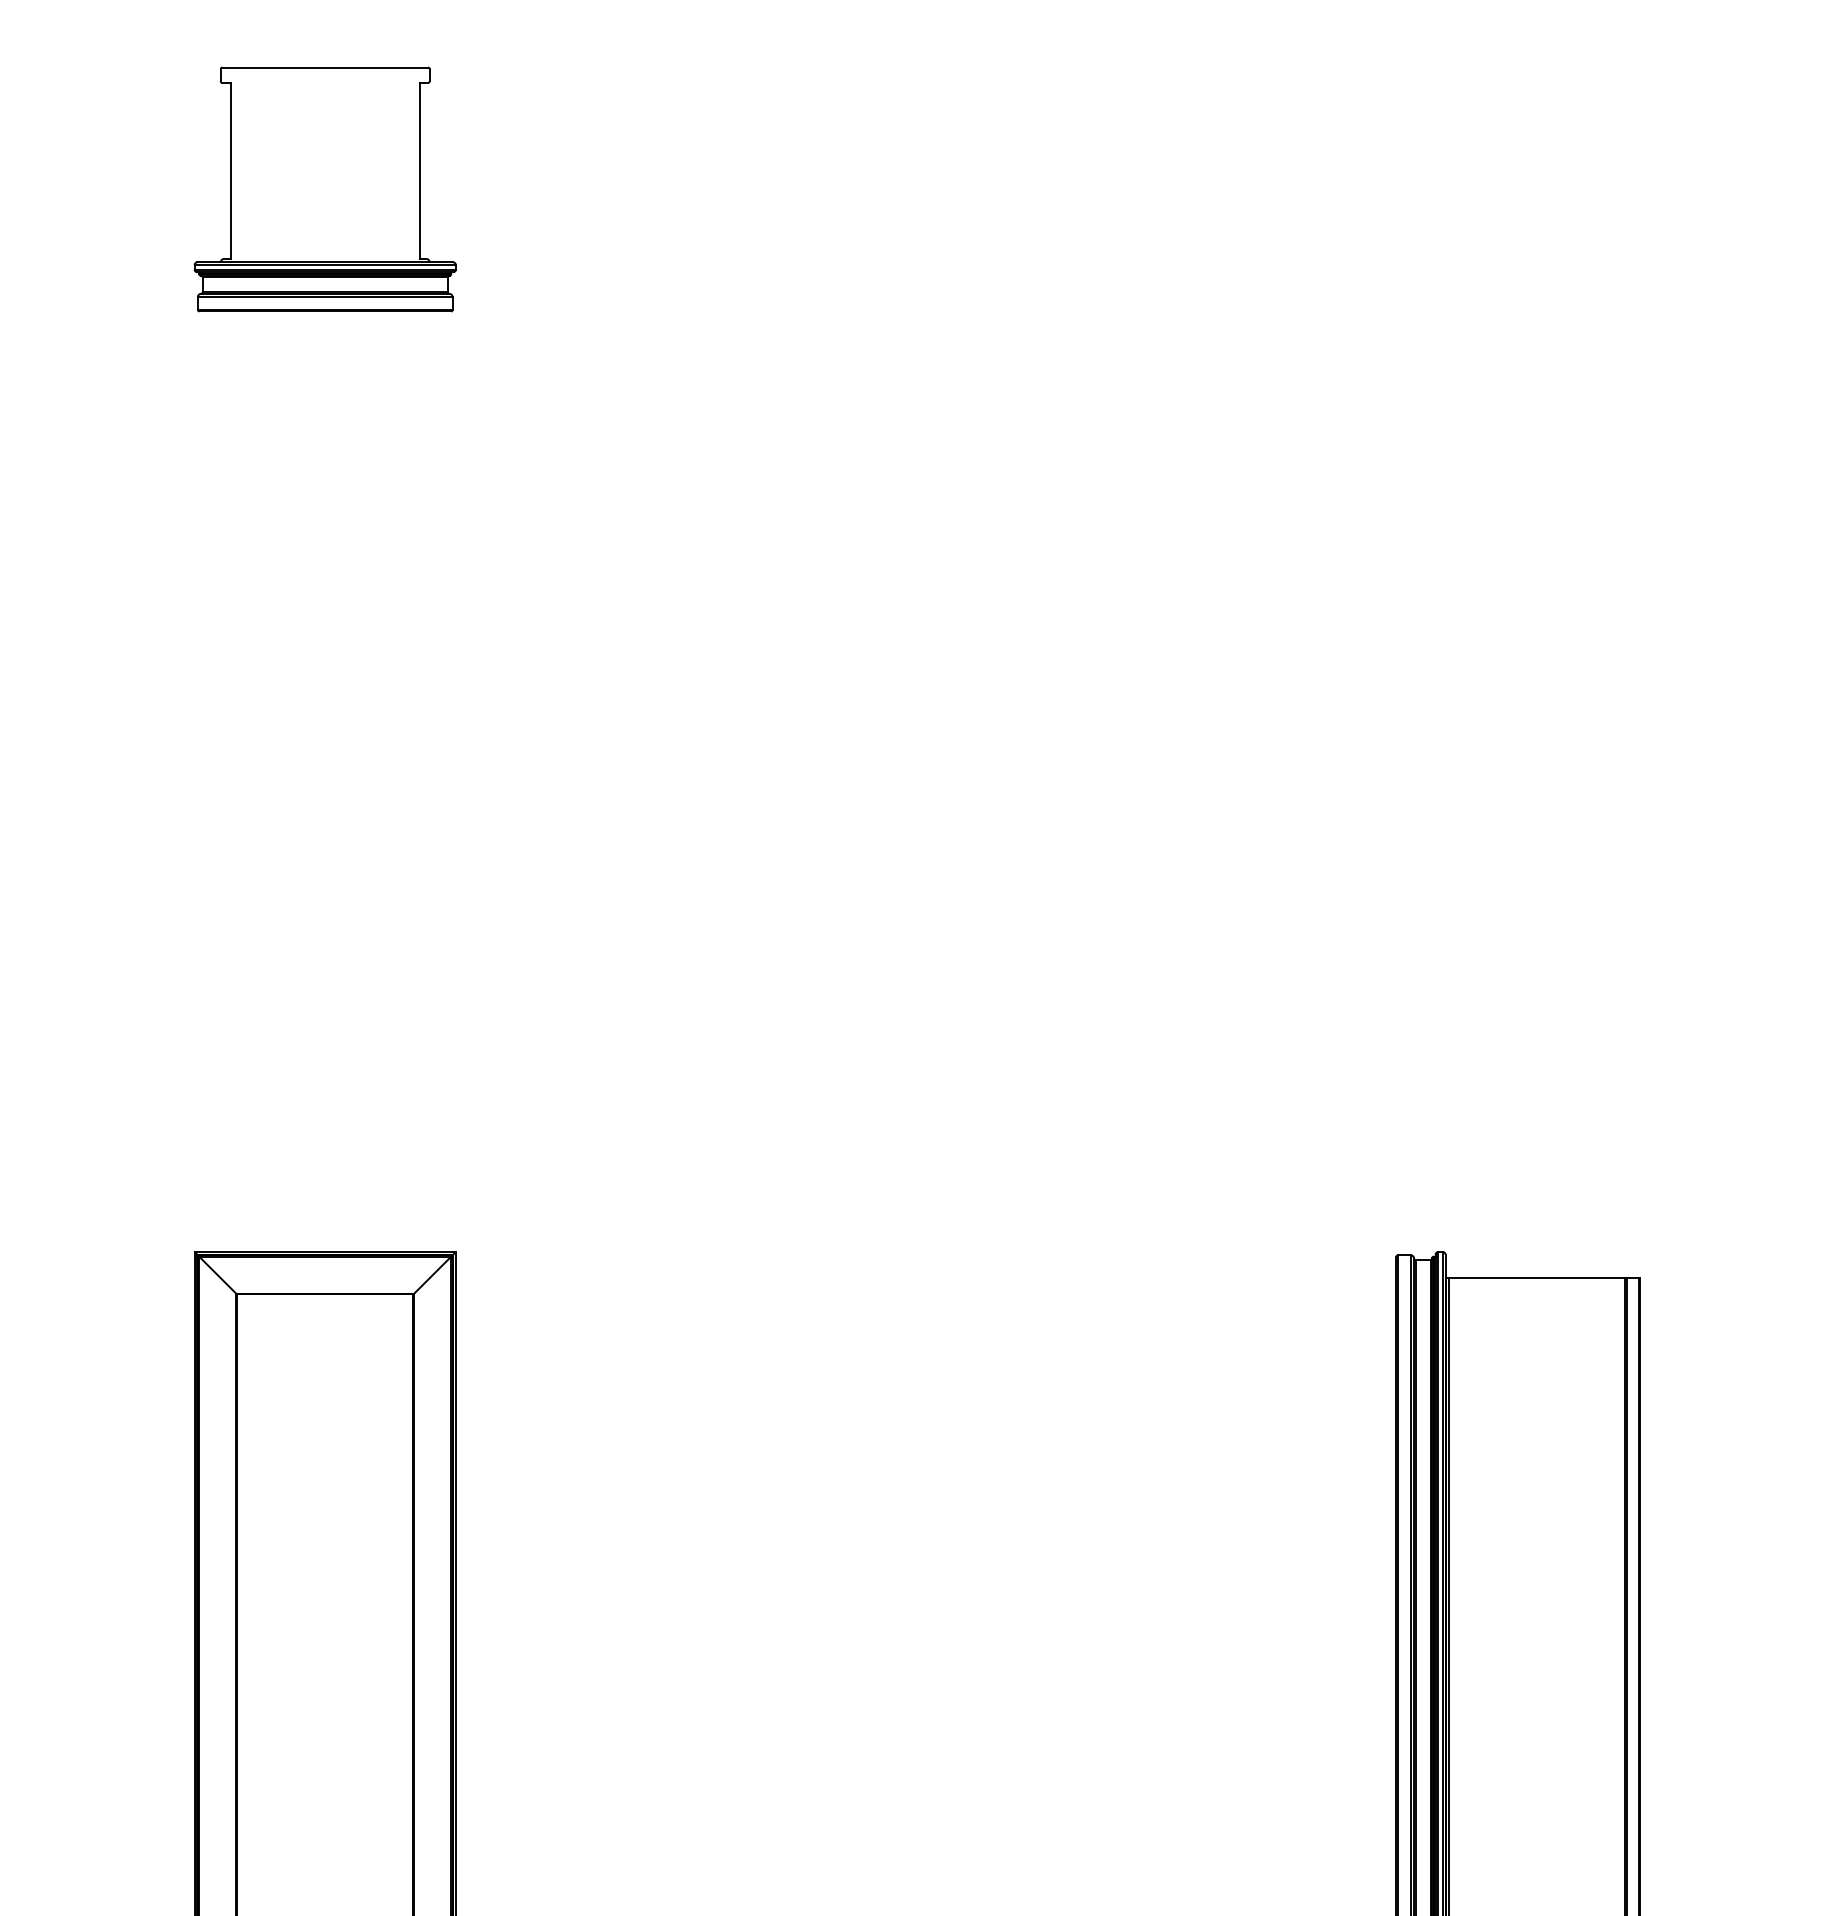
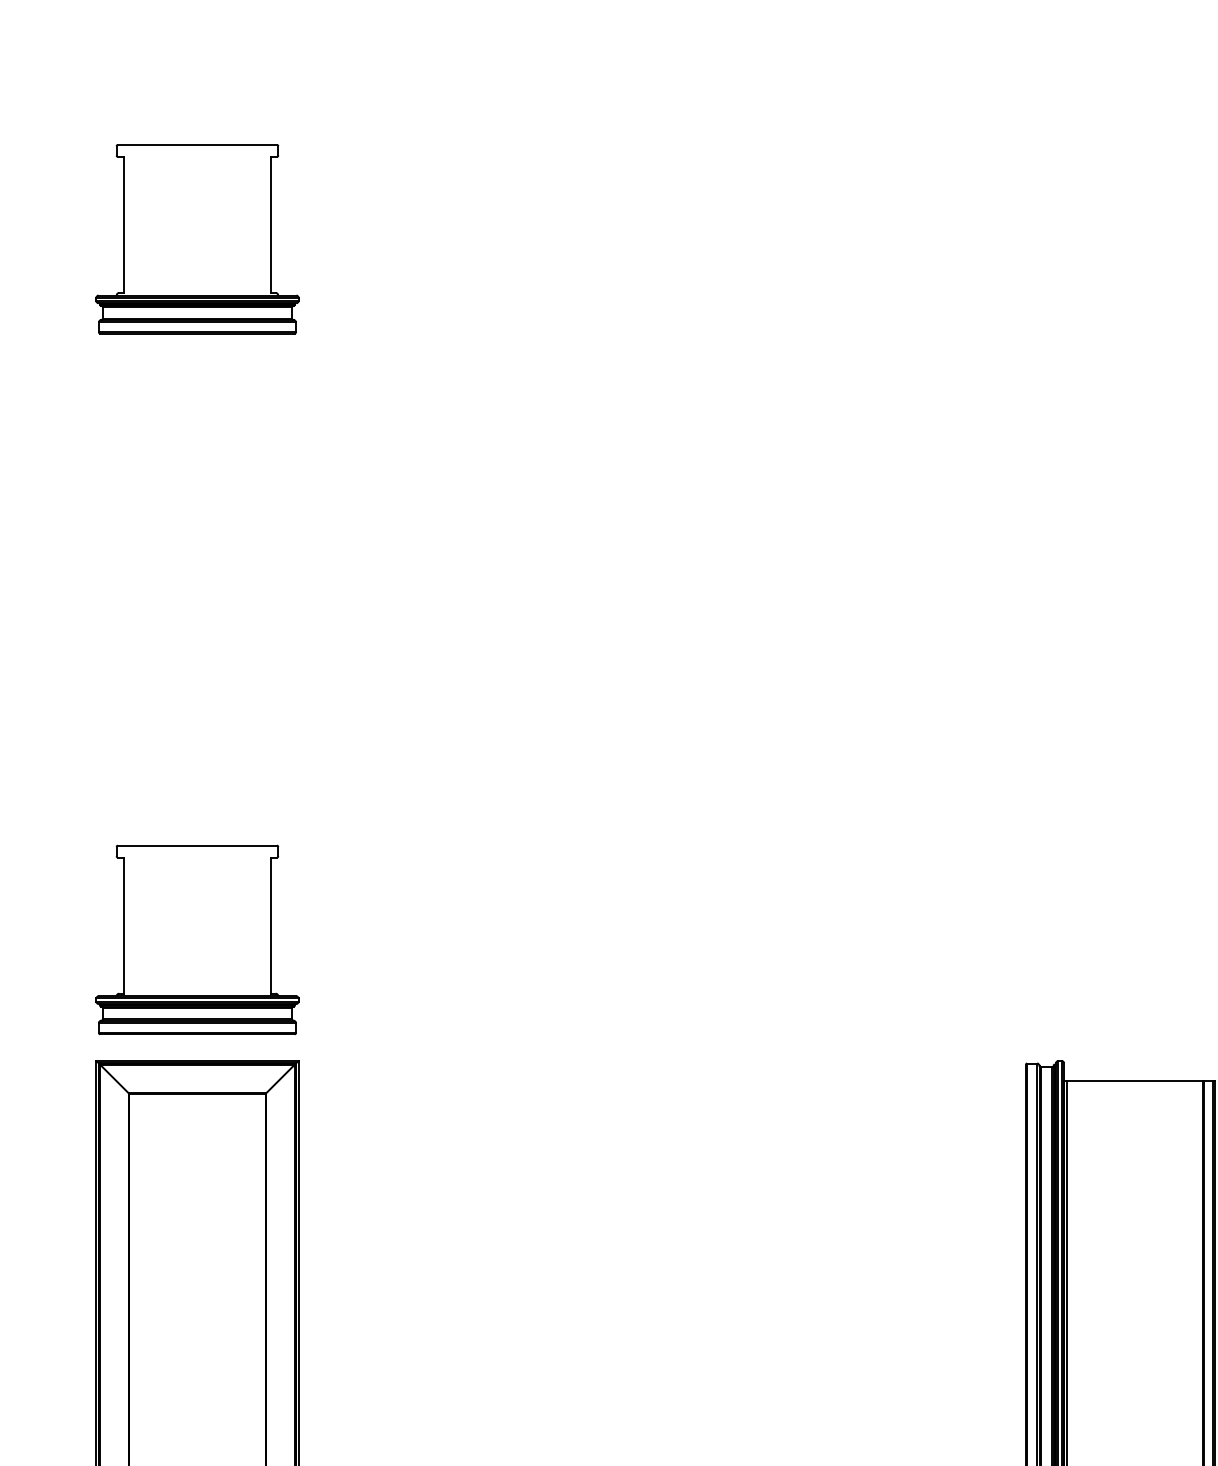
part: (324, 1095) -> (196, 939), added

